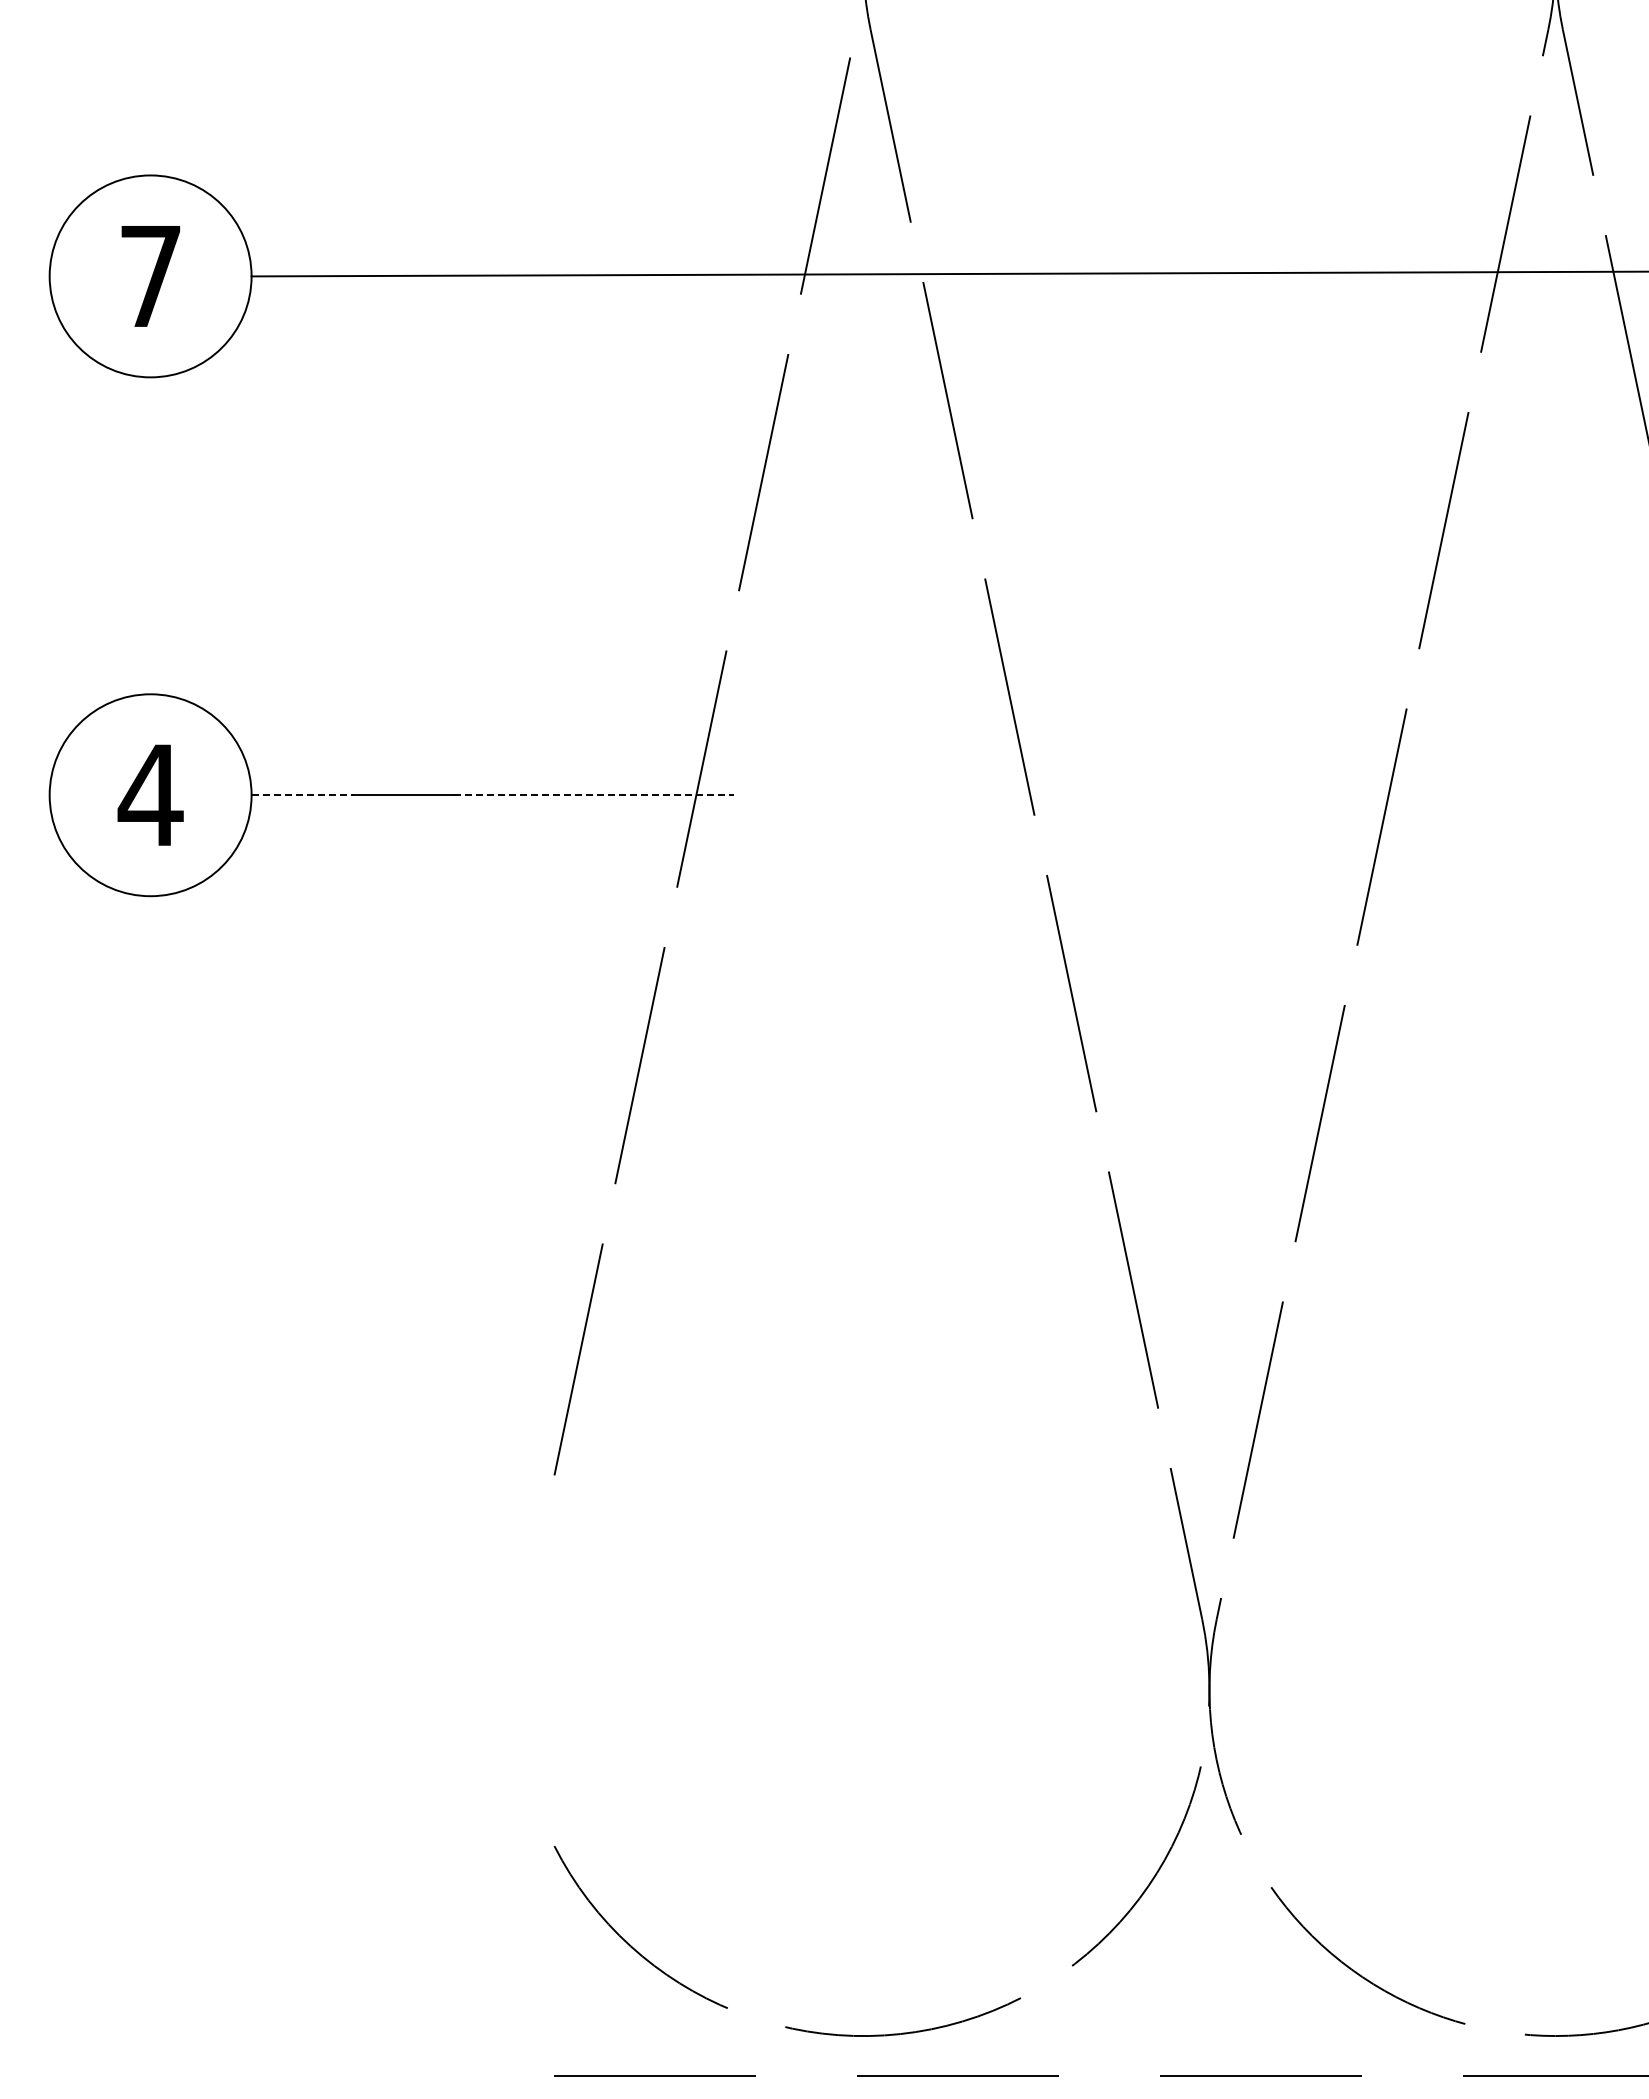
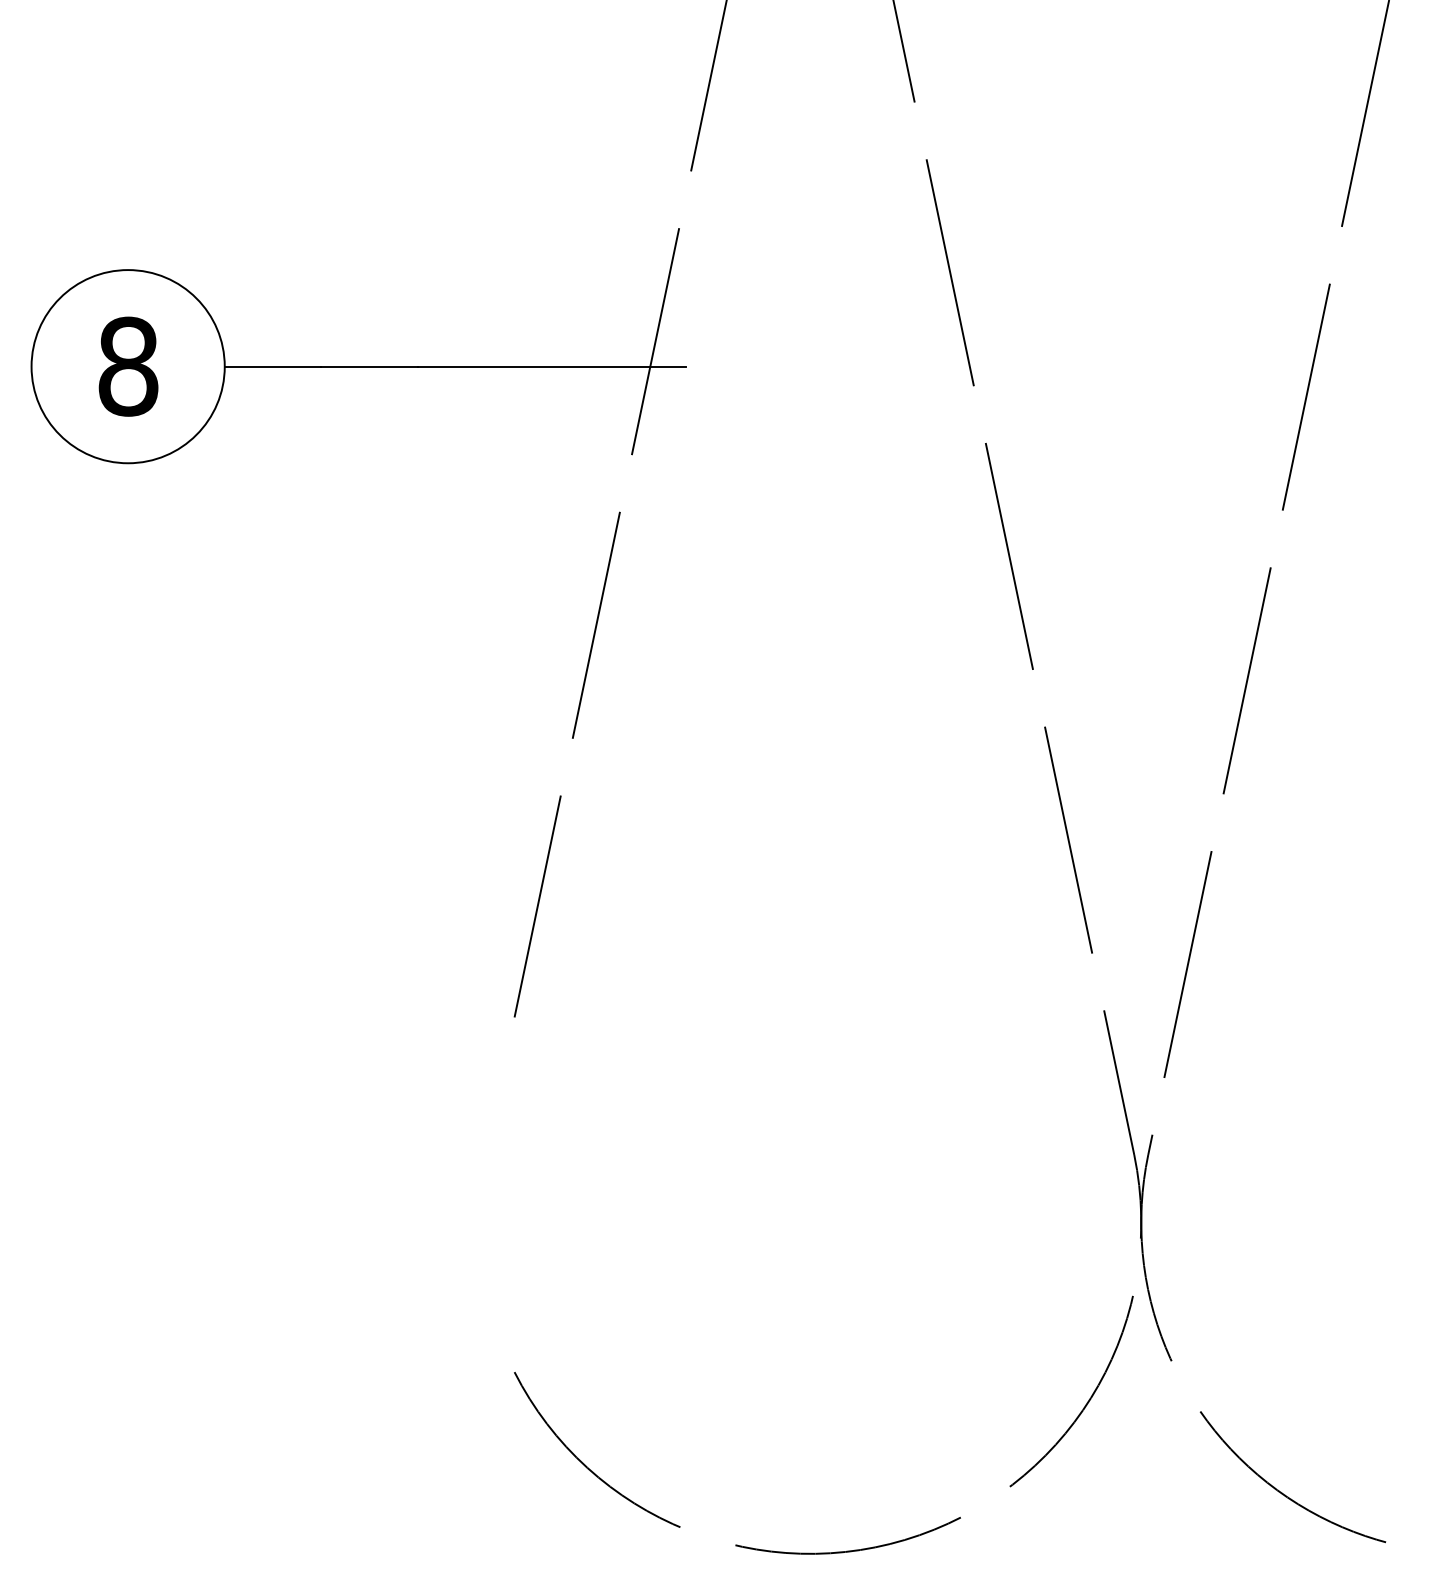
text: (150, 795) -> (128, 366), 4 -> 8
line: (302, 795) -> (273, 366), dashed -> solid
line: (594, 795) -> (552, 366), dashed -> solid

